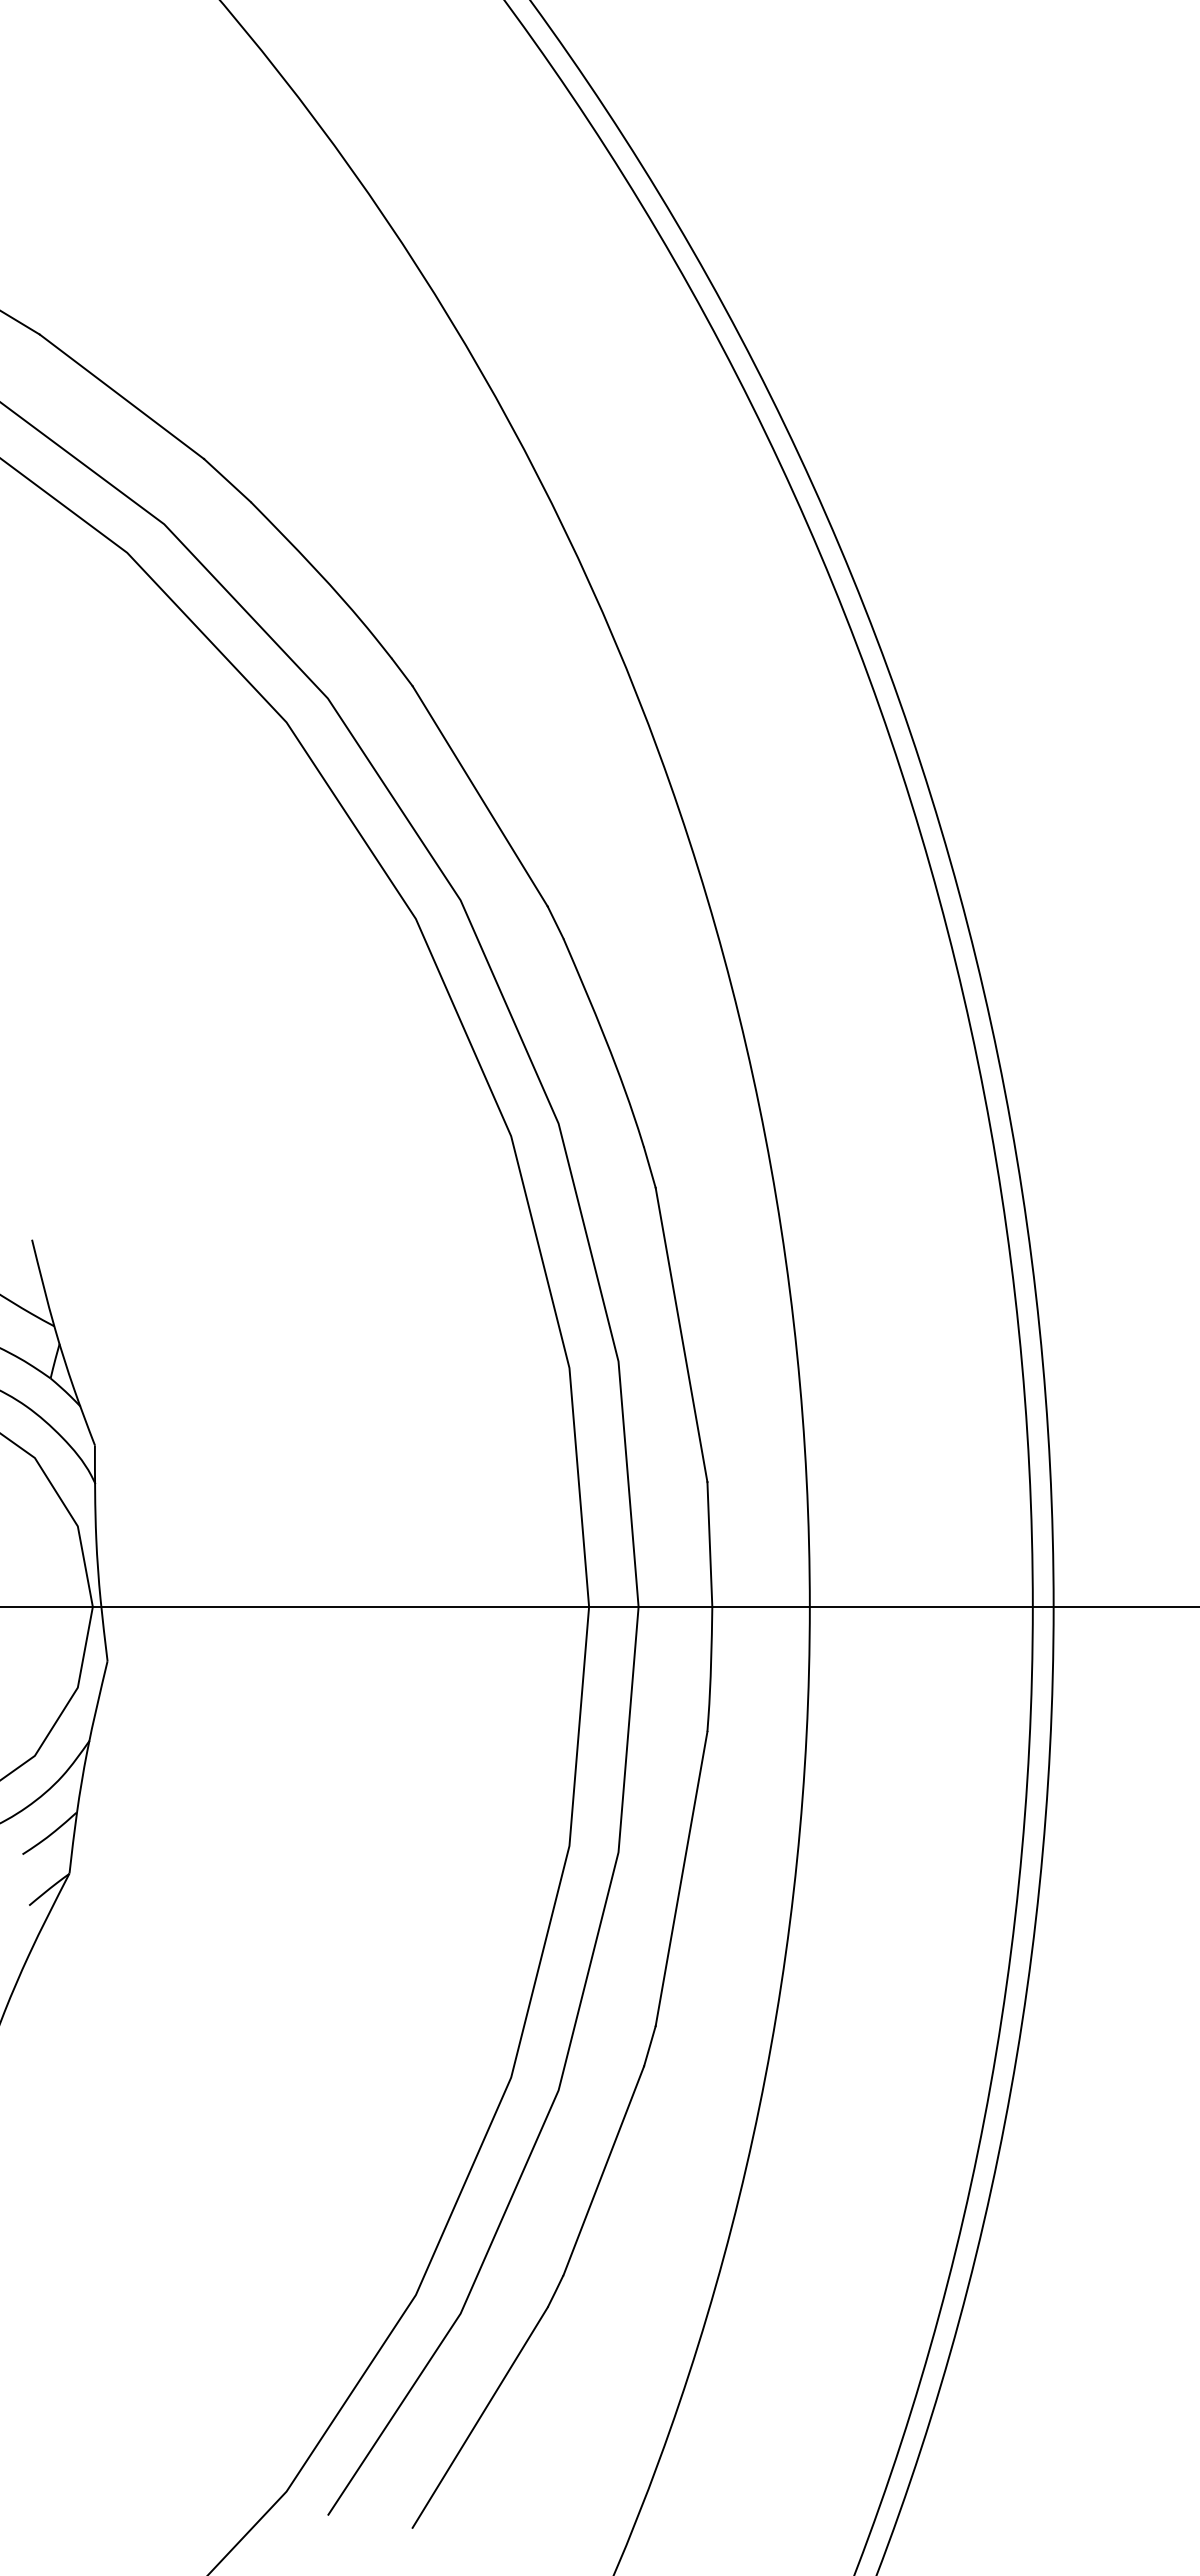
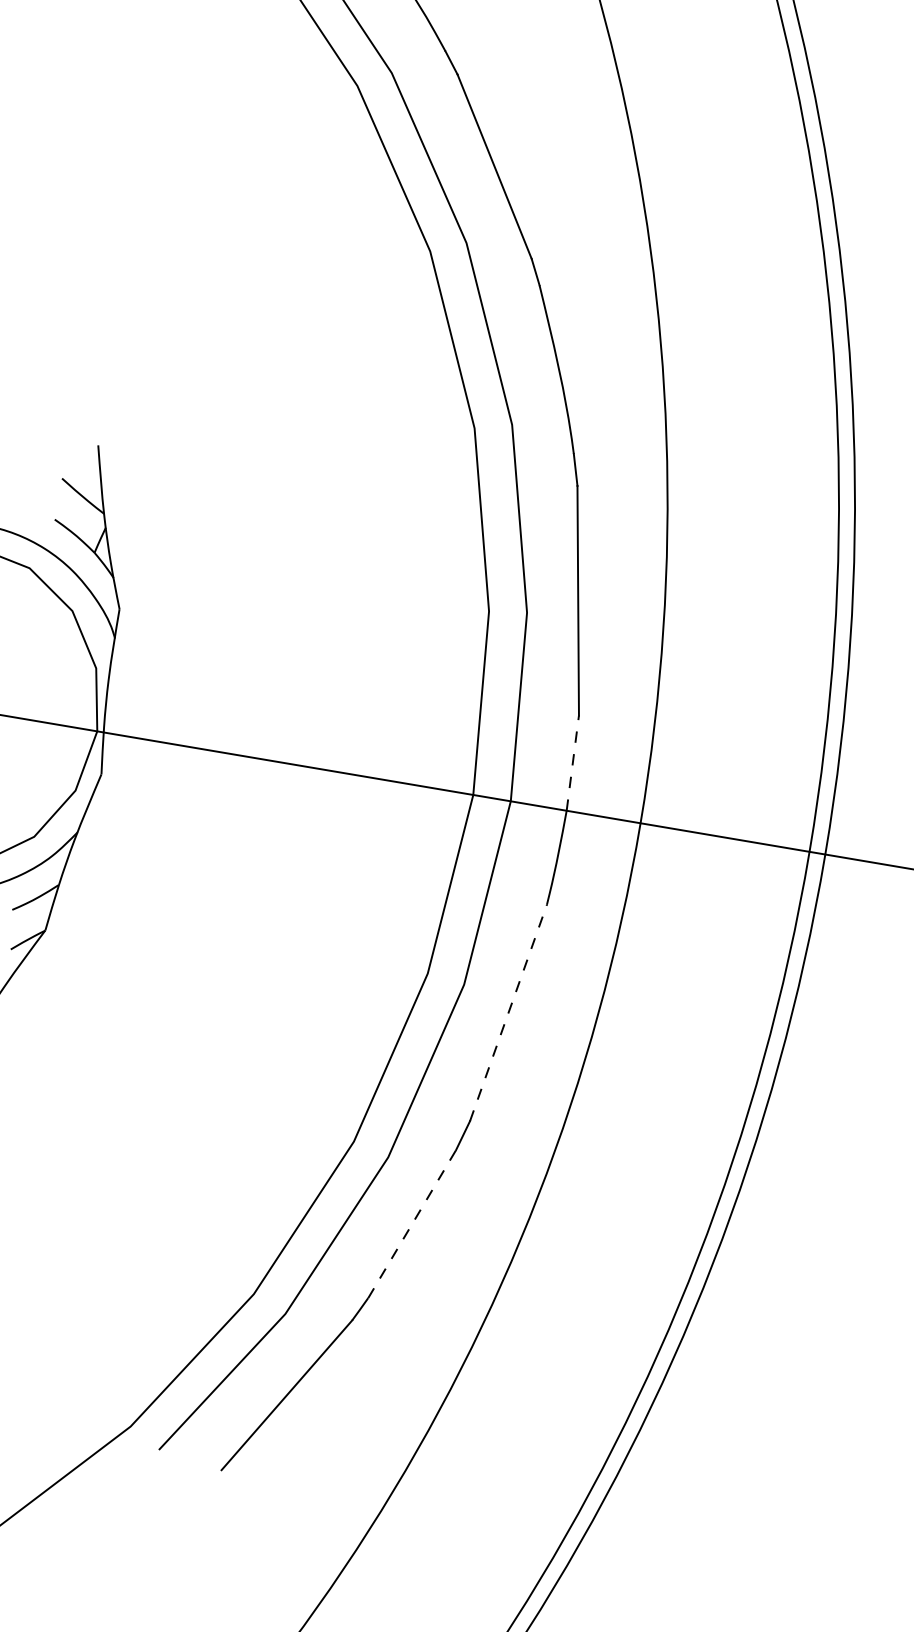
line: (709, 1544) -> (572, 763), solid -> dashed
line: (681, 1878) -> (508, 1012), solid -> dashed
line: (603, 2170) -> (411, 1223), solid -> dashed

